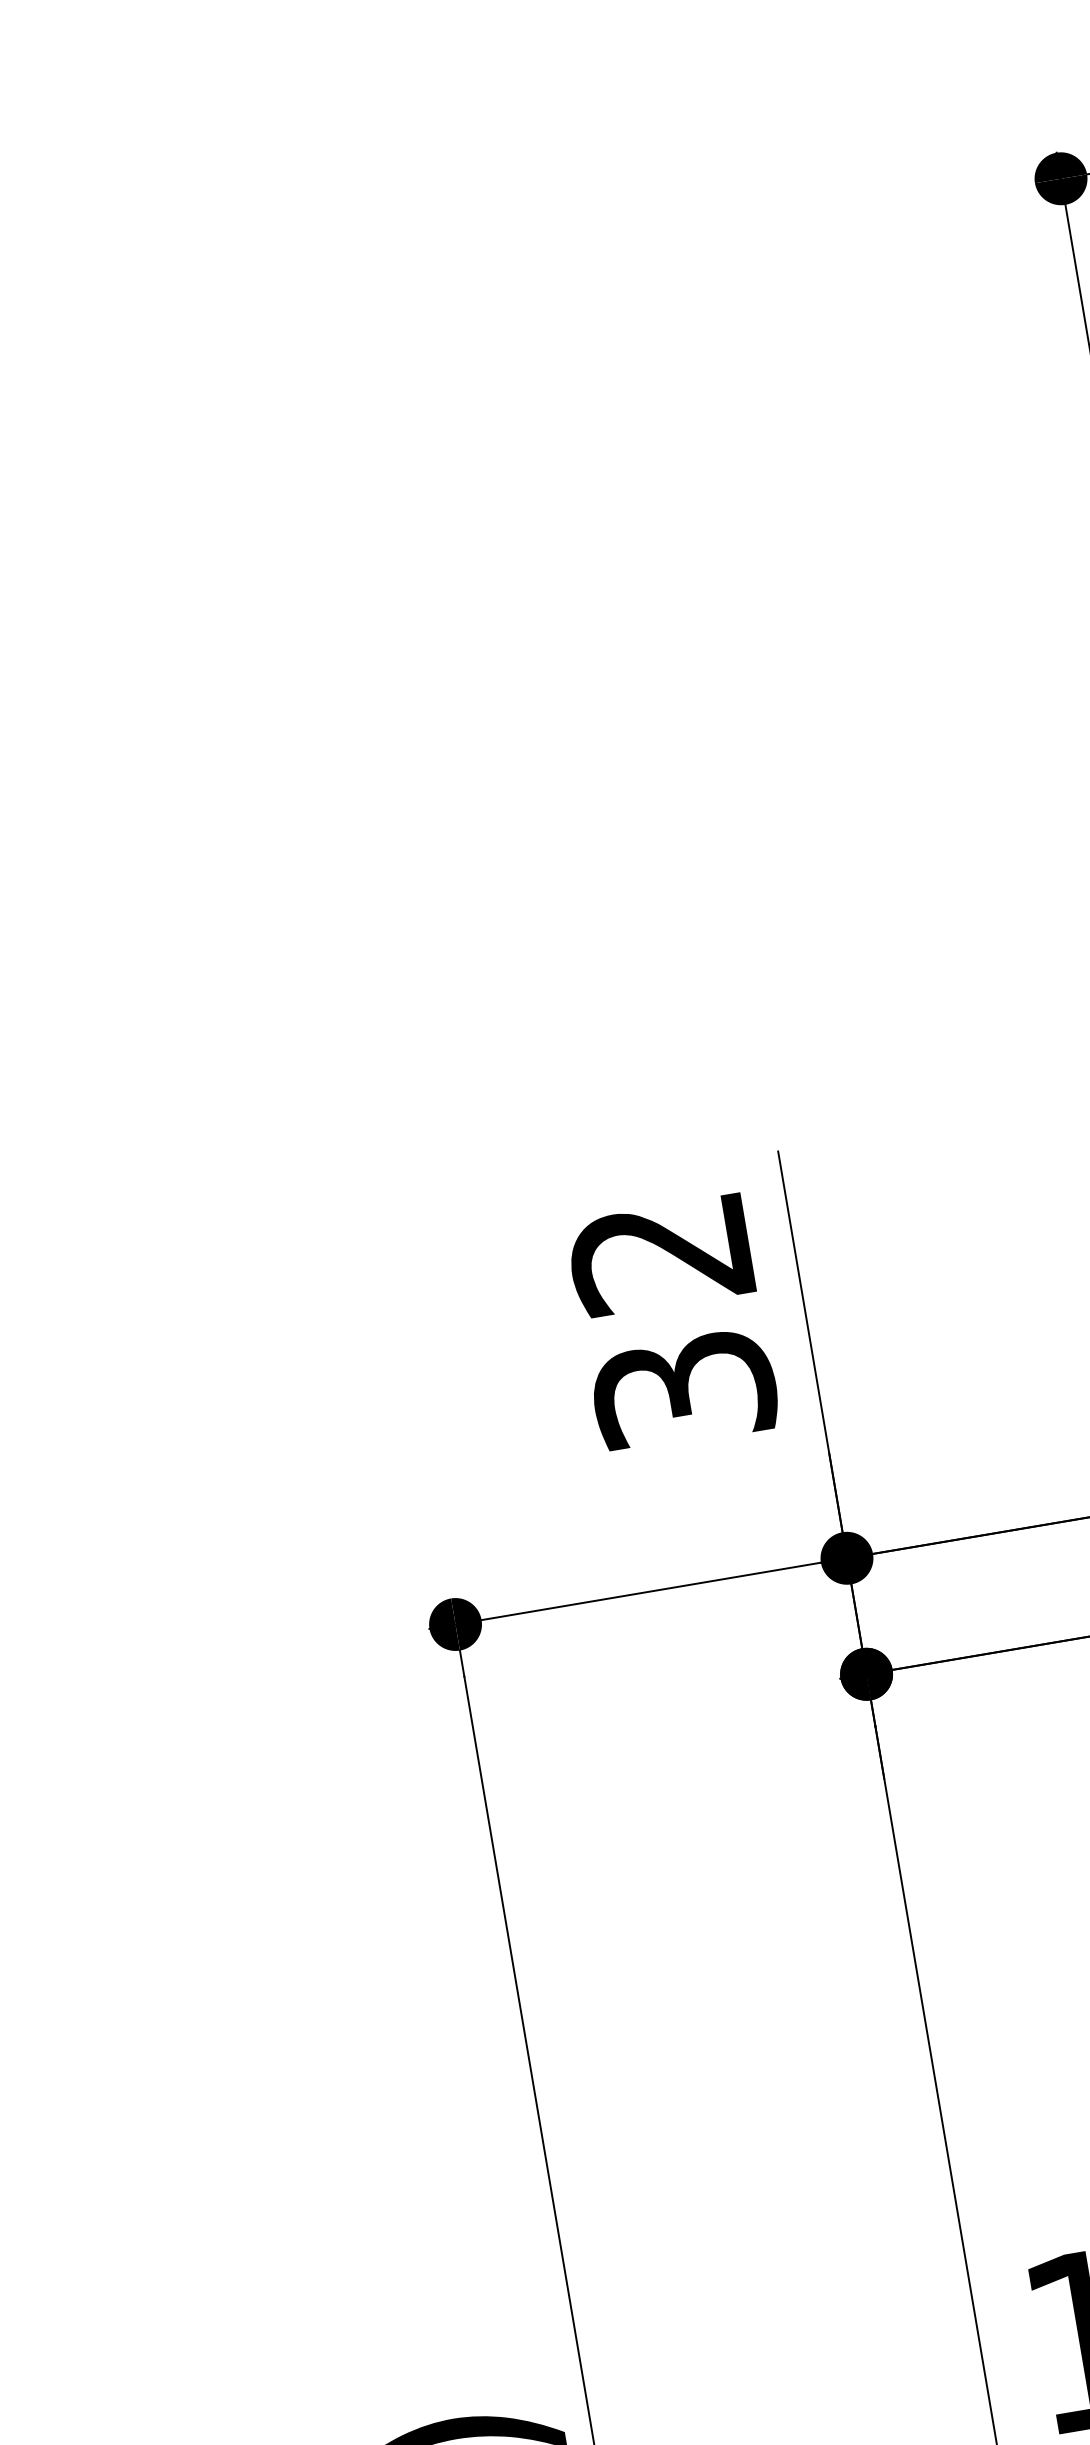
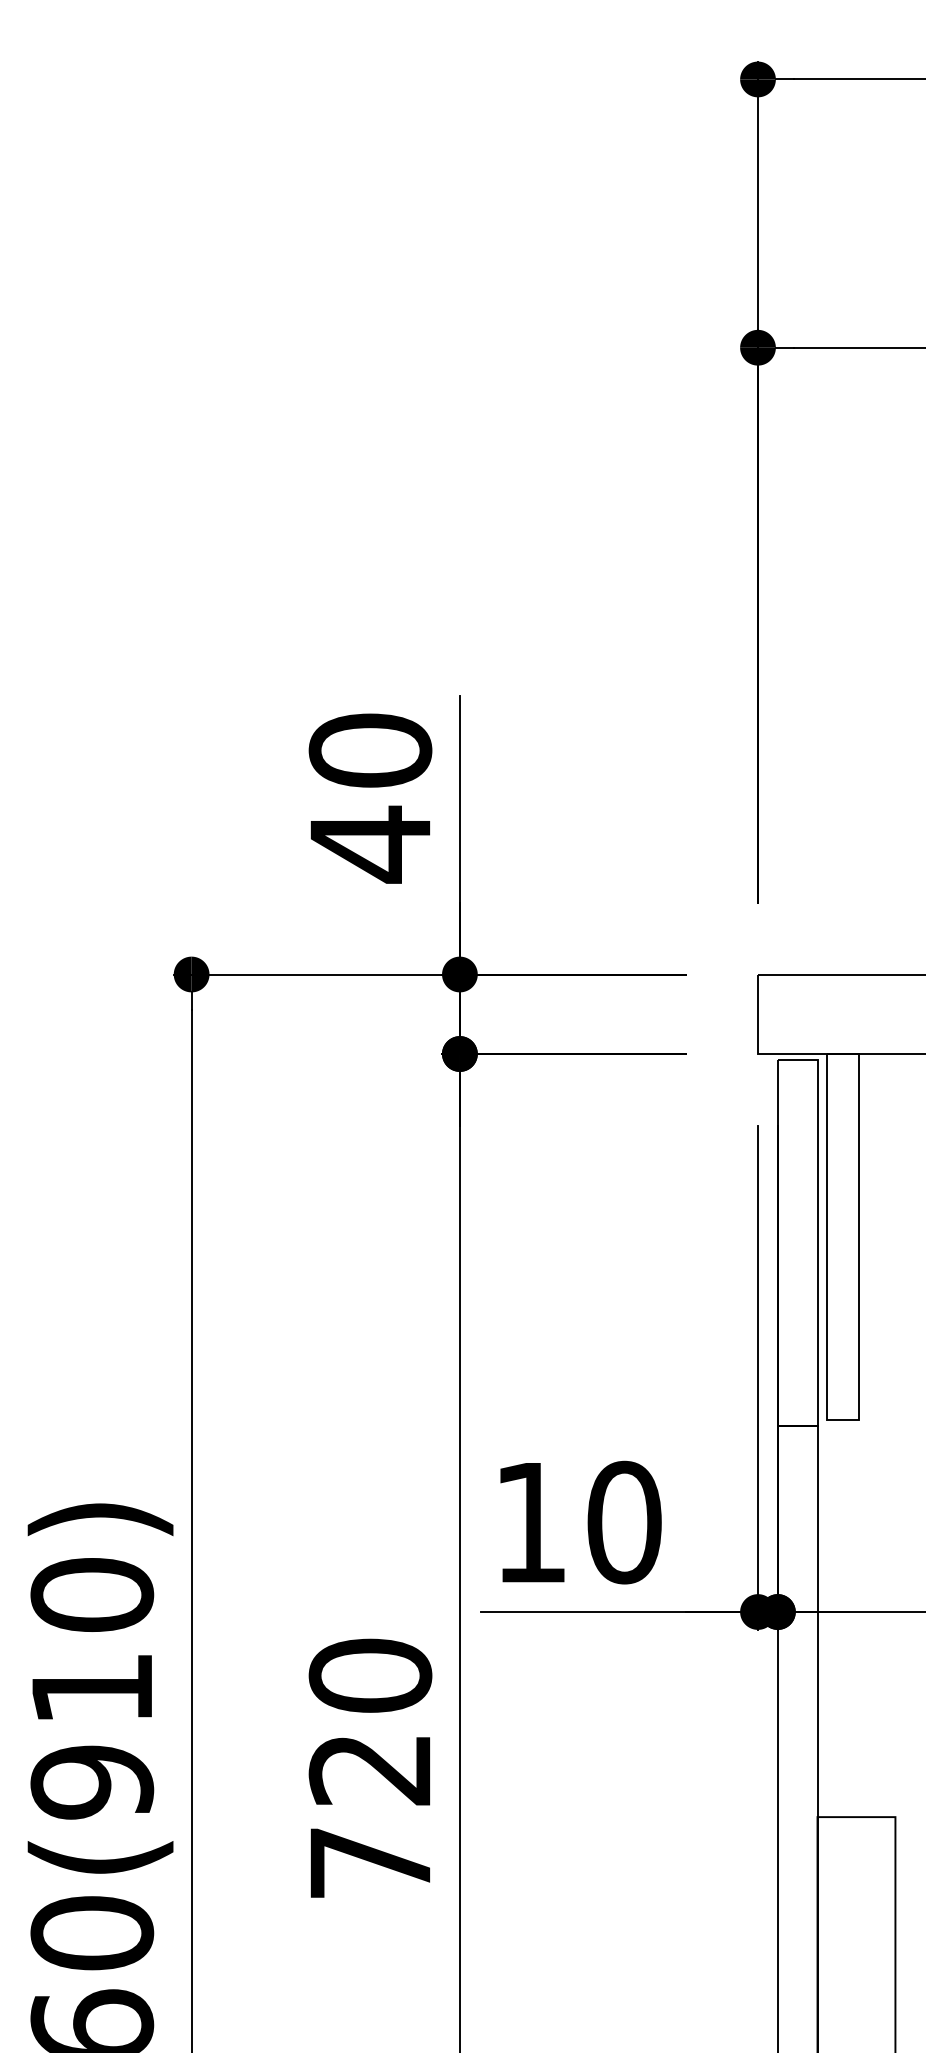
text: (673, 1323) -> (370, 798), 32 -> 40

